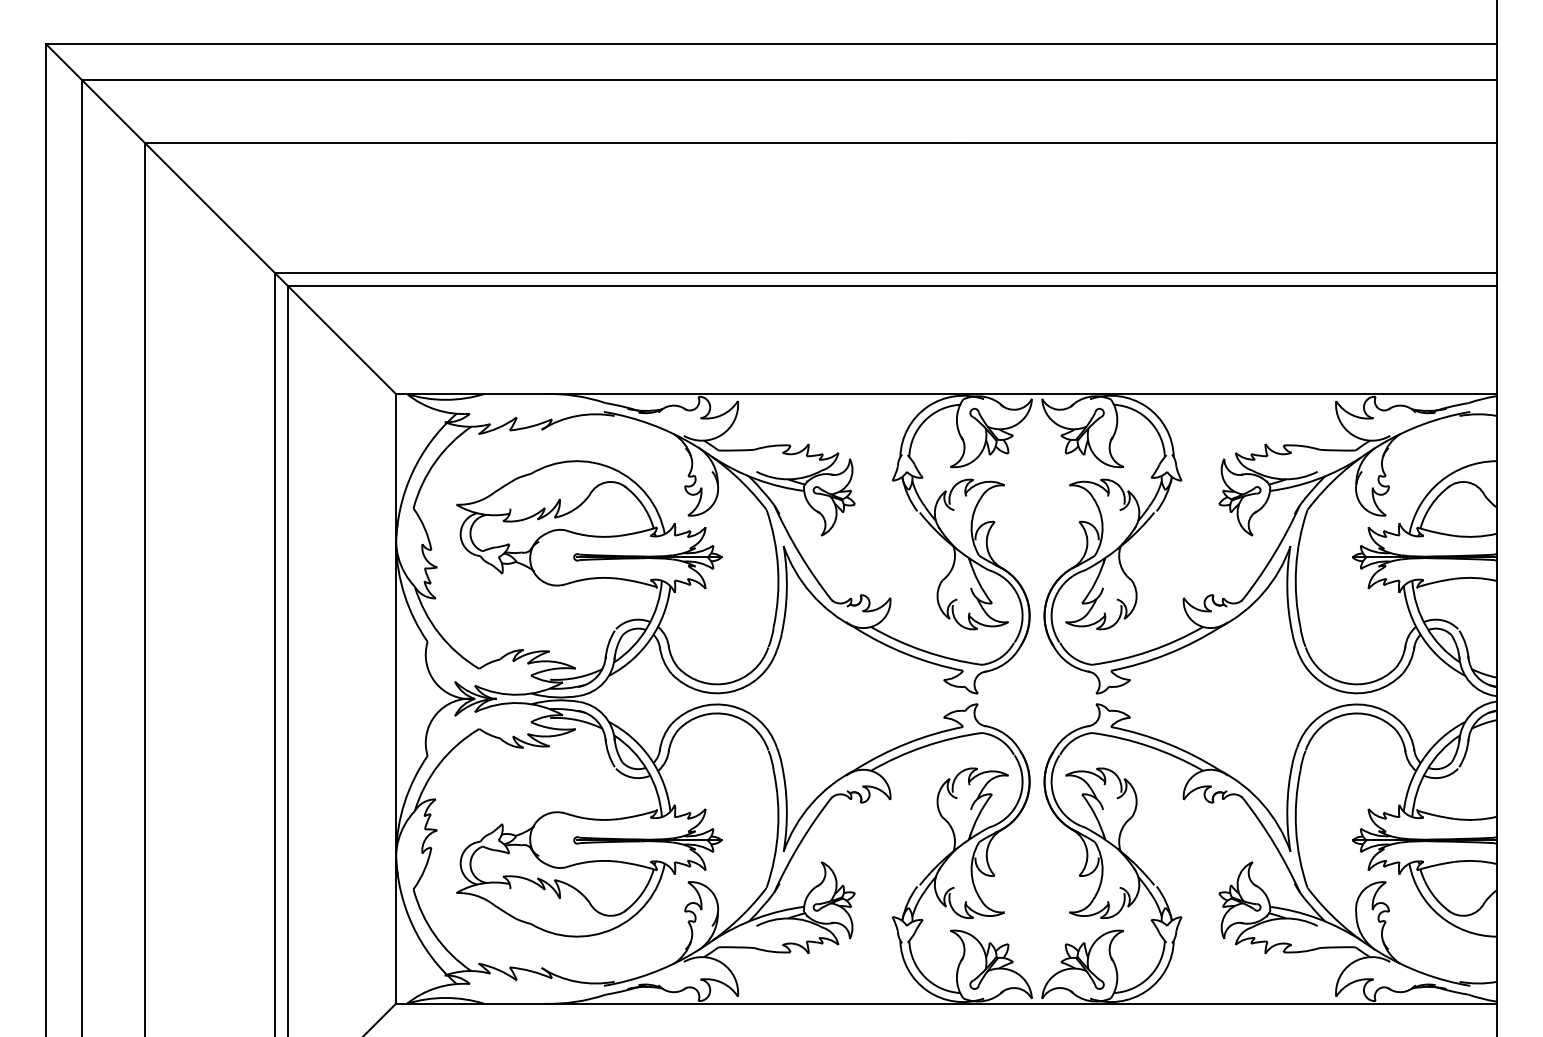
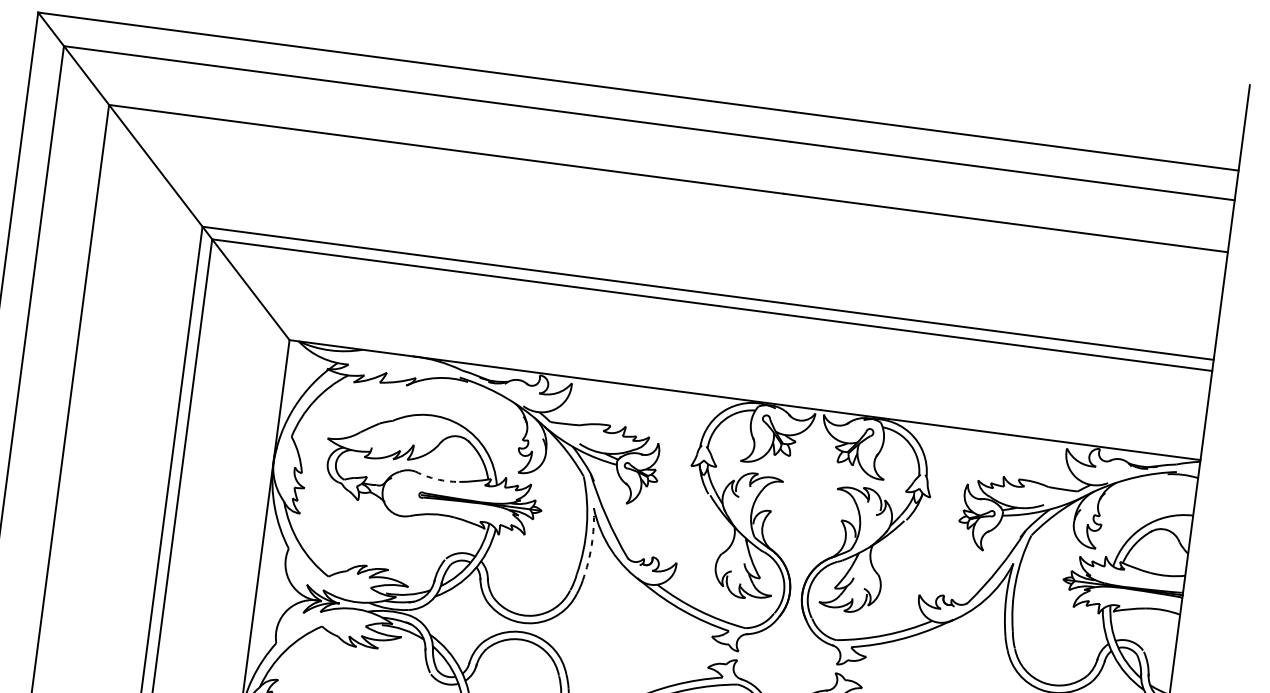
arc: (592, 536) -> (436, 479), solid -> dashed
arc: (786, 589) -> (591, 544), solid -> dashed

